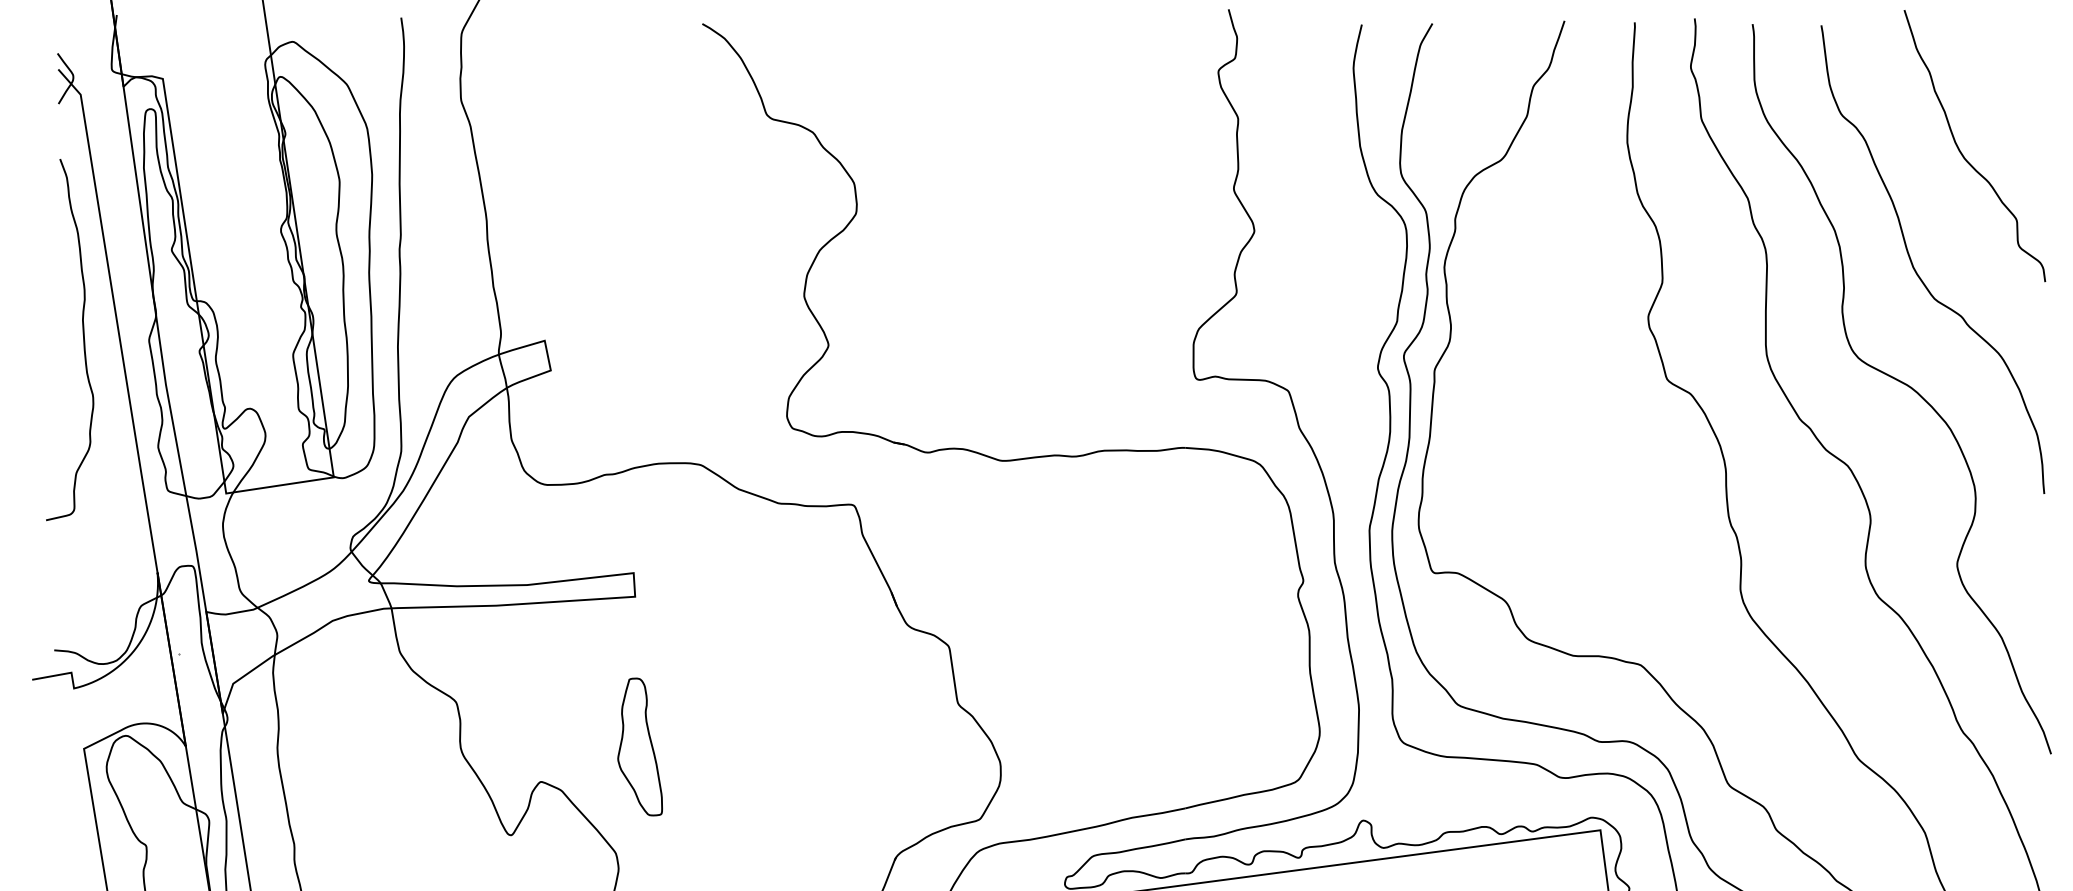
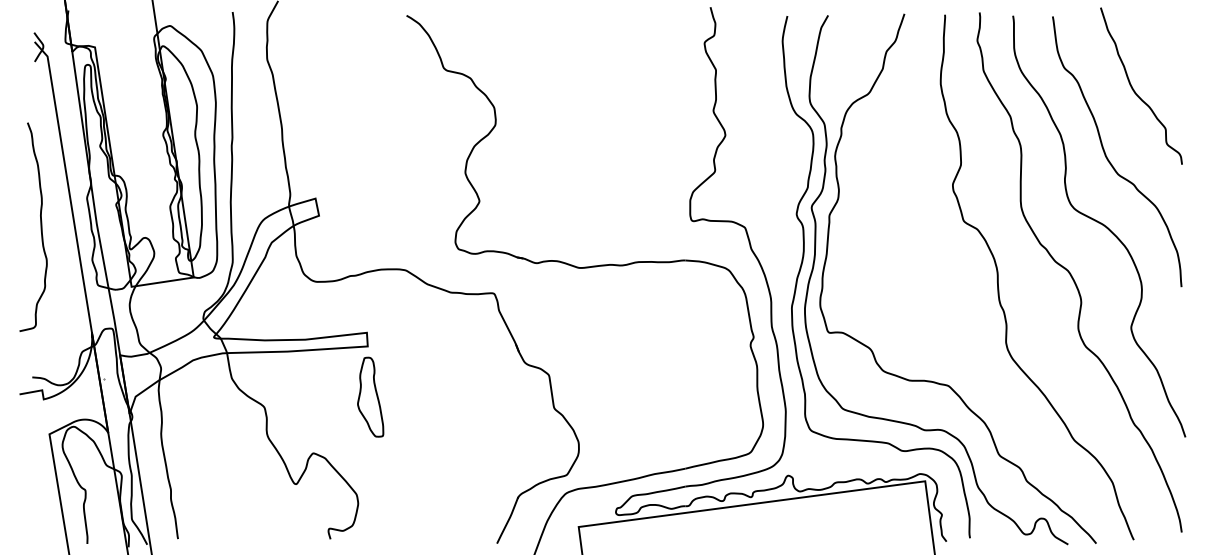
curve: (82, 338) -> (40, 226), moved
part: (639, 745) -> (370, 396), moved

